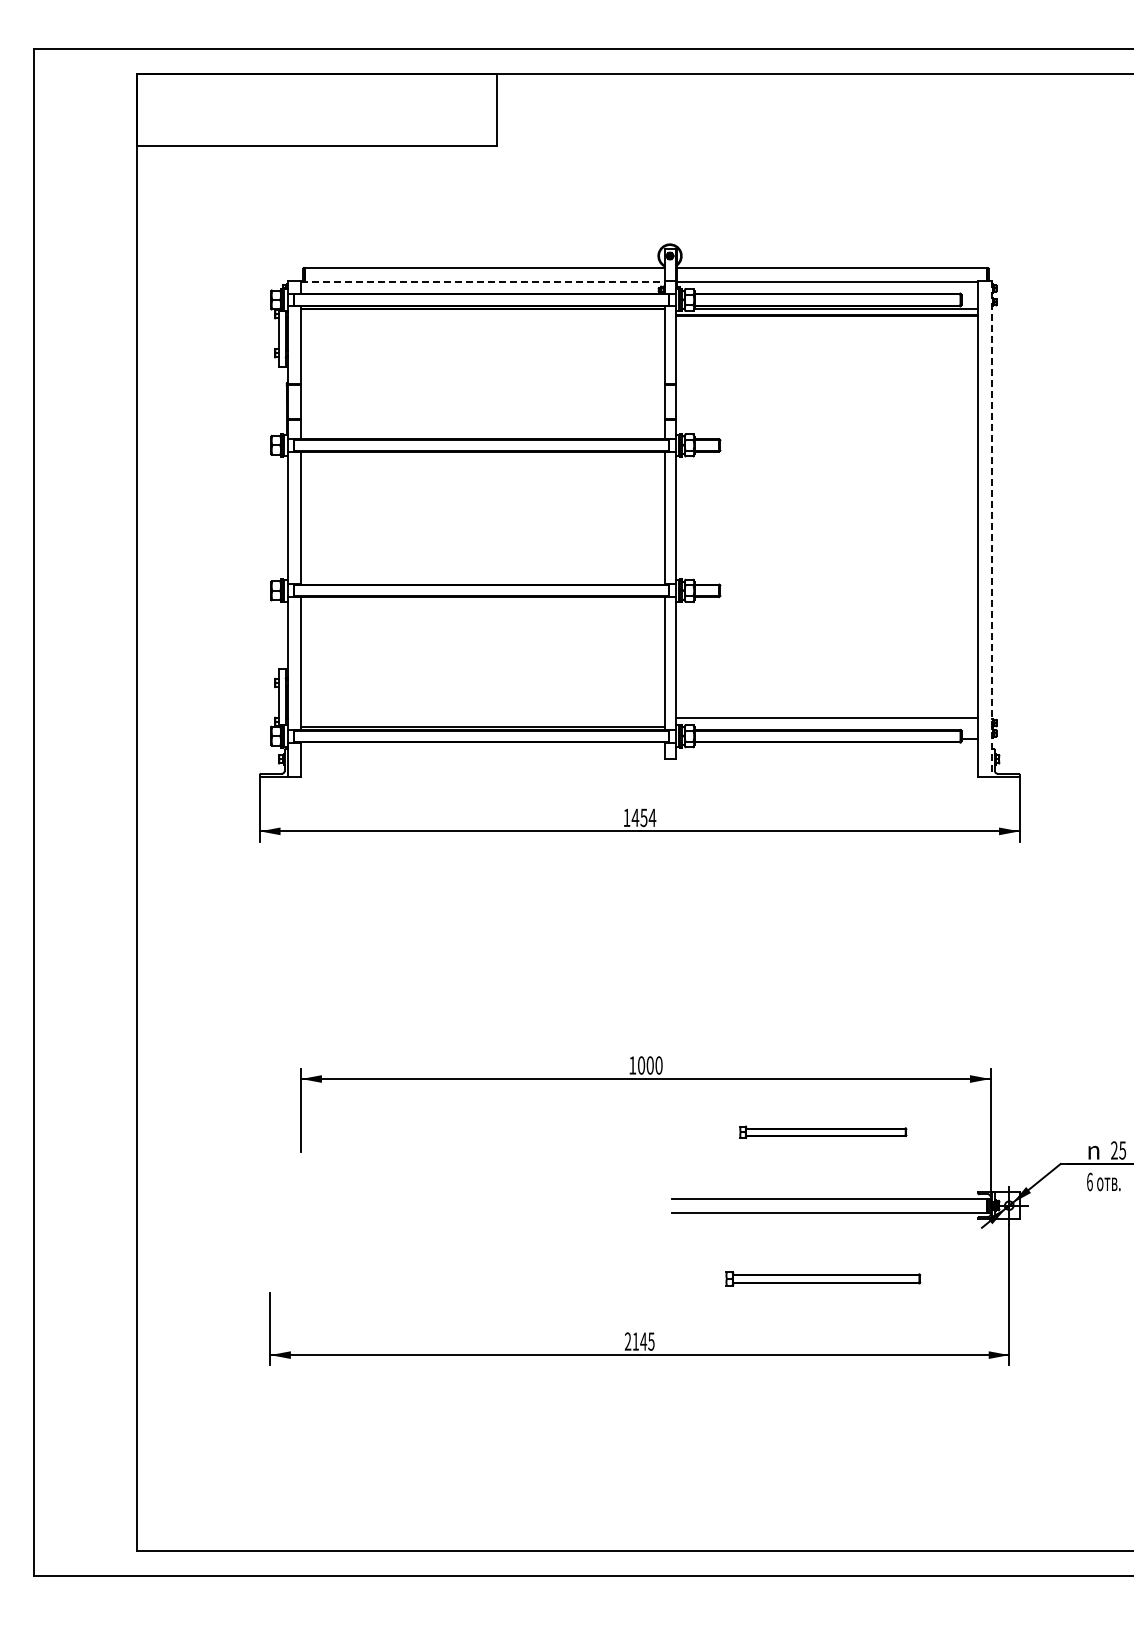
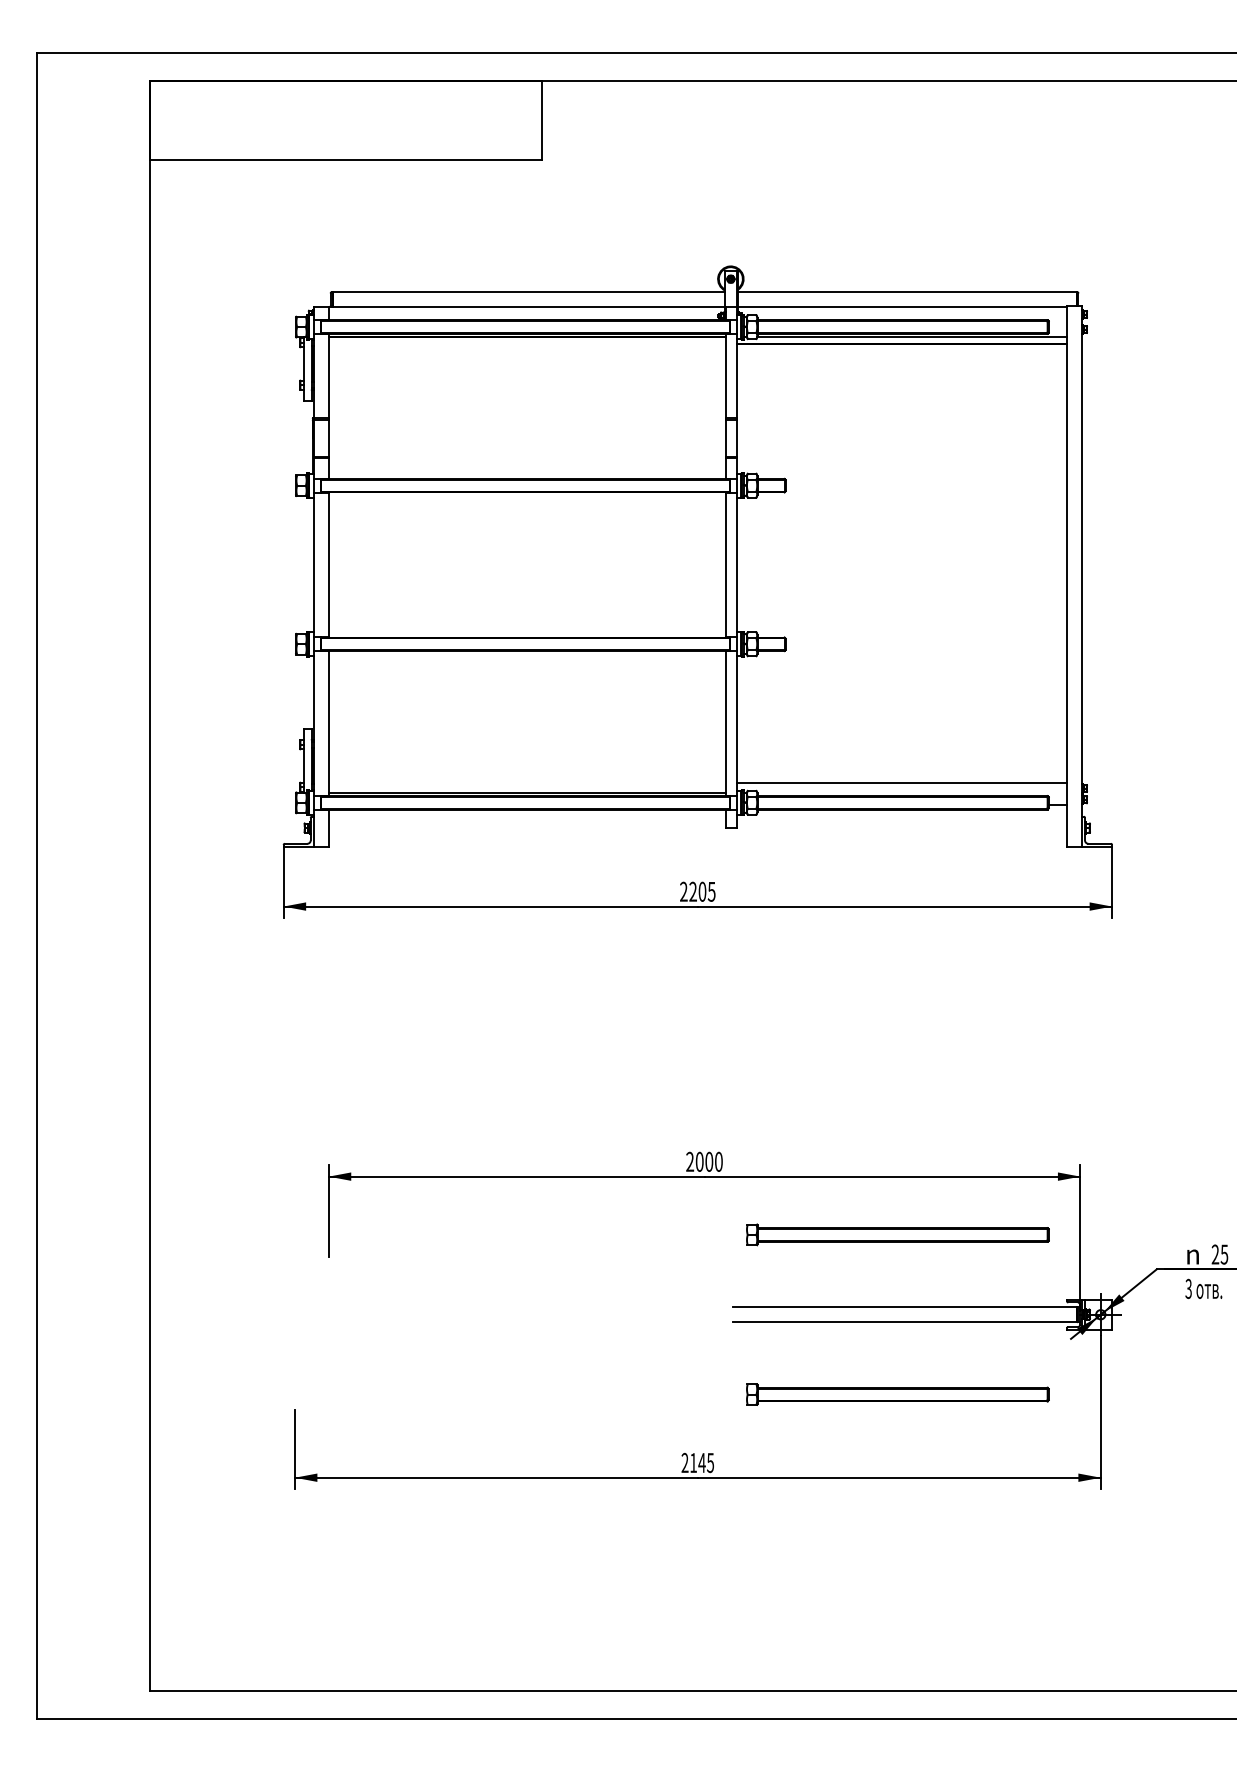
line: (483, 281) -> (527, 306), dashed -> solid
line: (992, 528) -> (1082, 576), dashed -> solid
text: (639, 817) -> (697, 891), 1454 -> 2205
text: (632, 1065) -> (689, 1161), 1000 -> 2000
part: (823, 1131) -> (898, 1233), size x1.67
text: (1089, 1181) -> (1188, 1288), 6 -> 3
part: (823, 1278) -> (898, 1394), size x1.43

